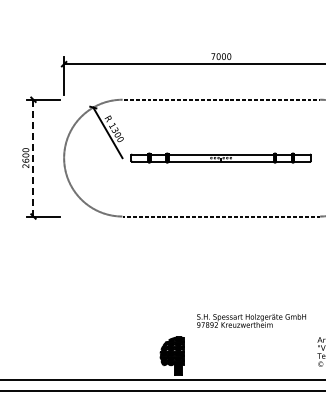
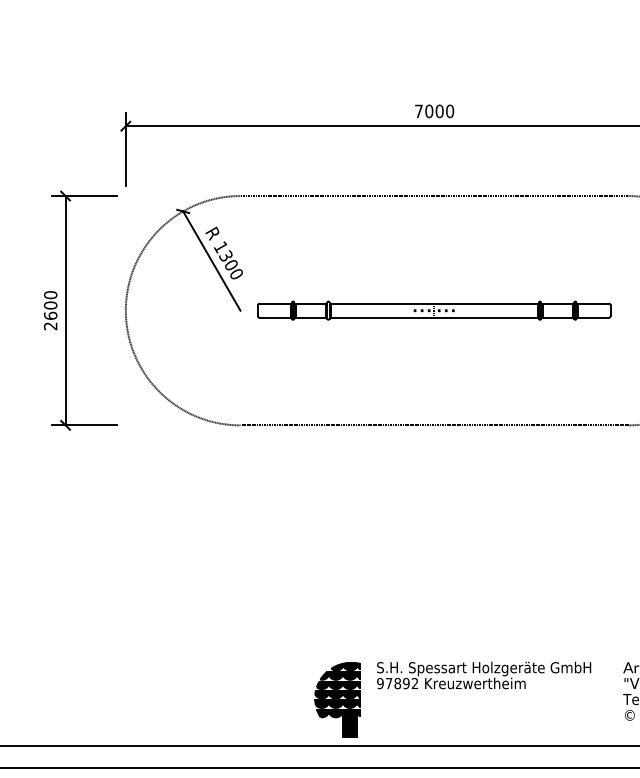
line: (33, 157) -> (65, 309), dashed -> solid
text: (251, 320) -> (483, 674), moved

